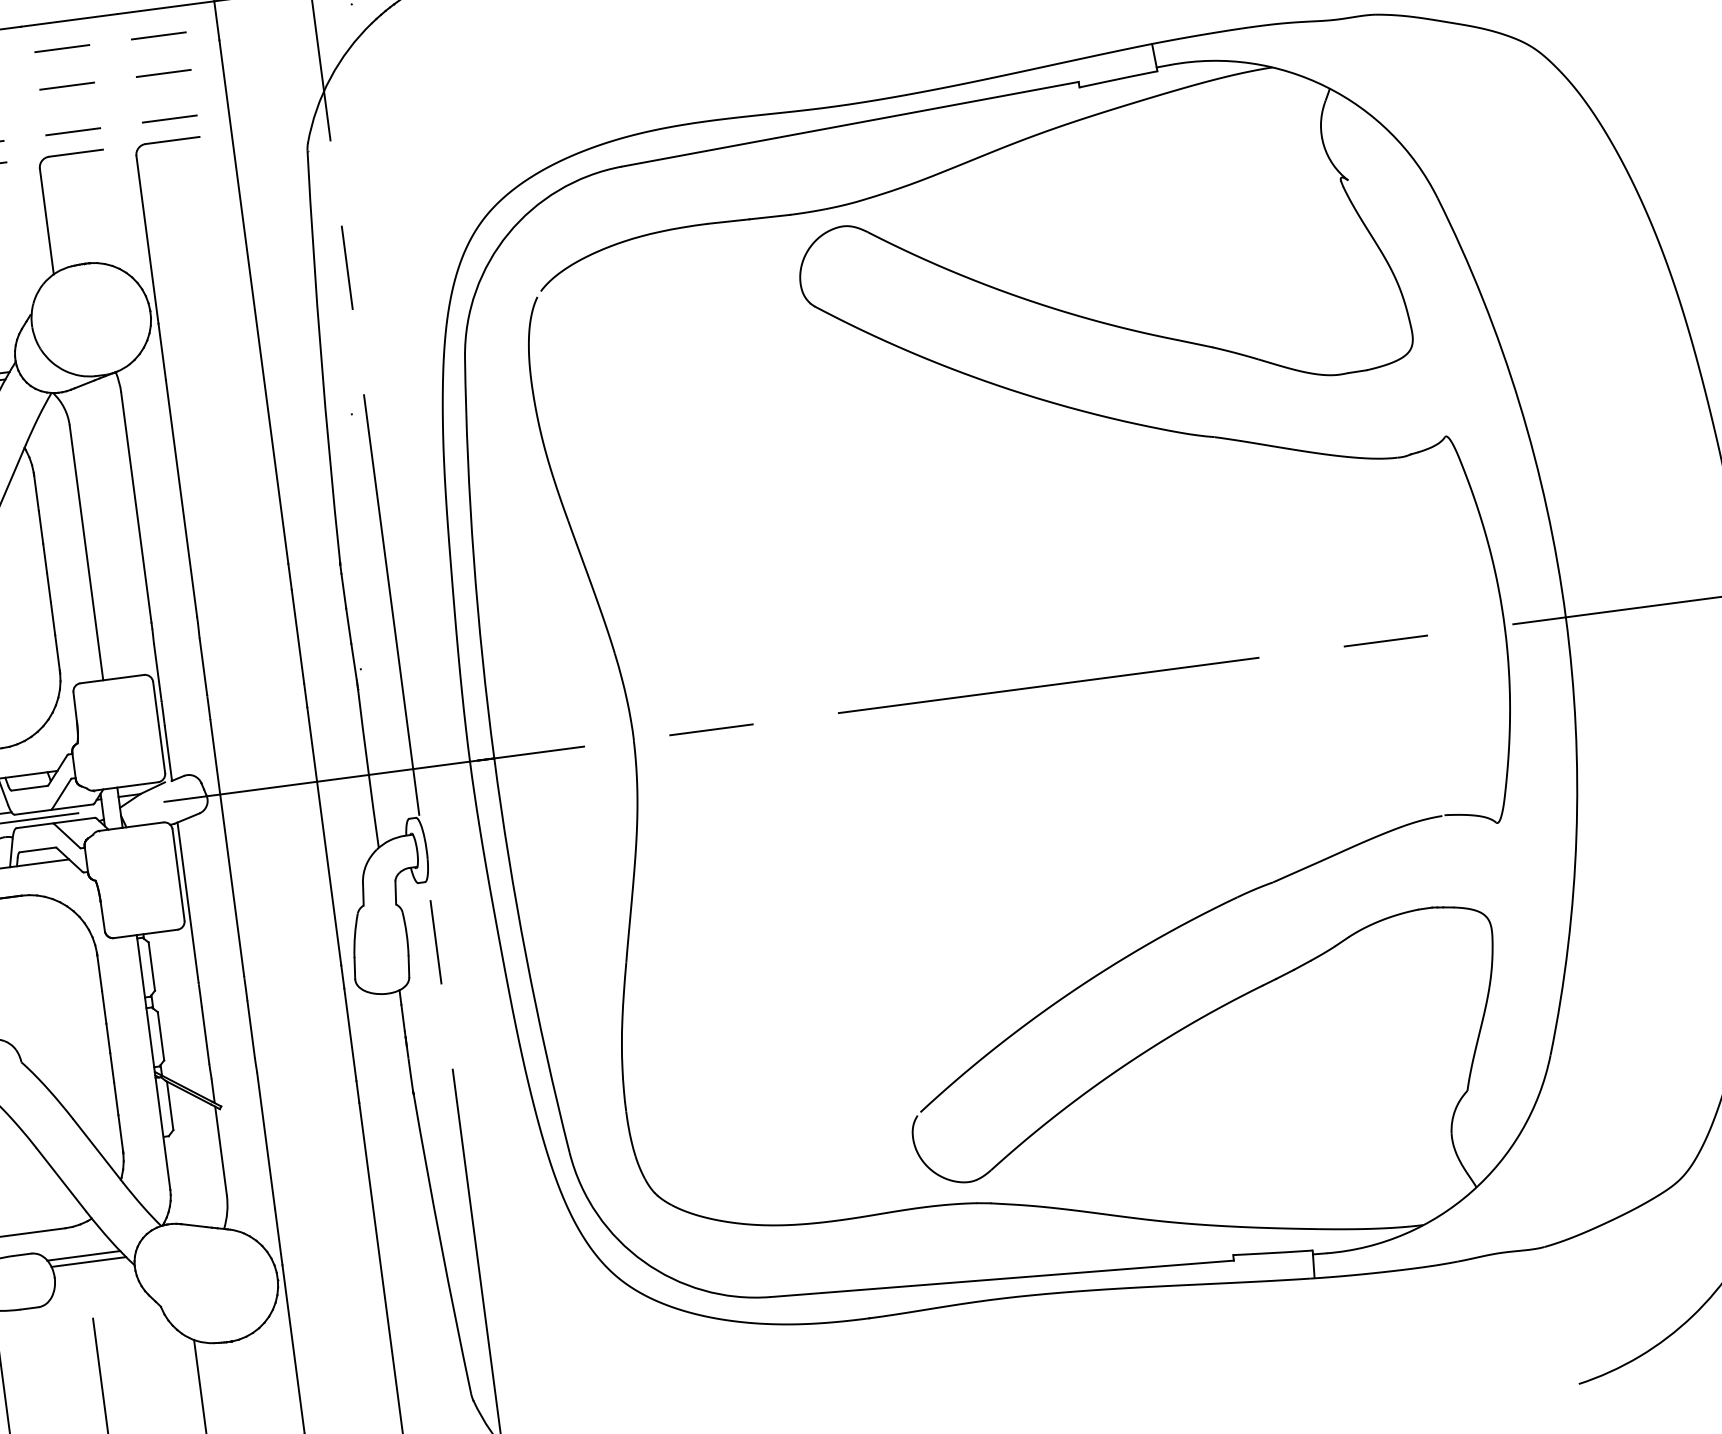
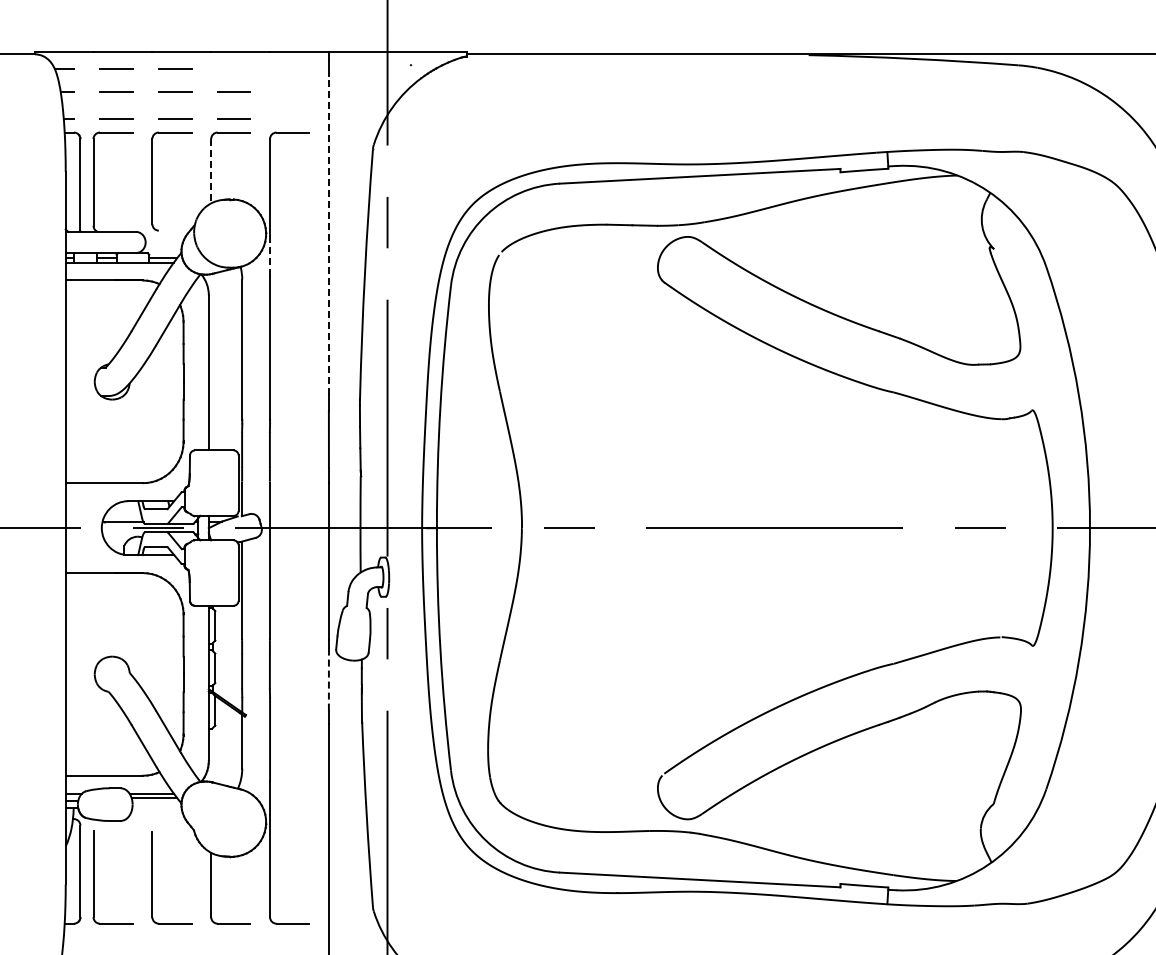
line: (158, 35) -> (292, 68), removed
line: (61, 48) -> (233, 68), removed
line: (163, 73) -> (292, 91), removed
line: (169, 119) -> (292, 119), removed
line: (47, 221) -> (211, 171), solid -> dashed
line: (253, 301) -> (328, 235), solid -> dashed
line: (162, 350) -> (270, 257), solid -> dashed
line: (349, 1033) -> (328, 681), solid -> dashed

